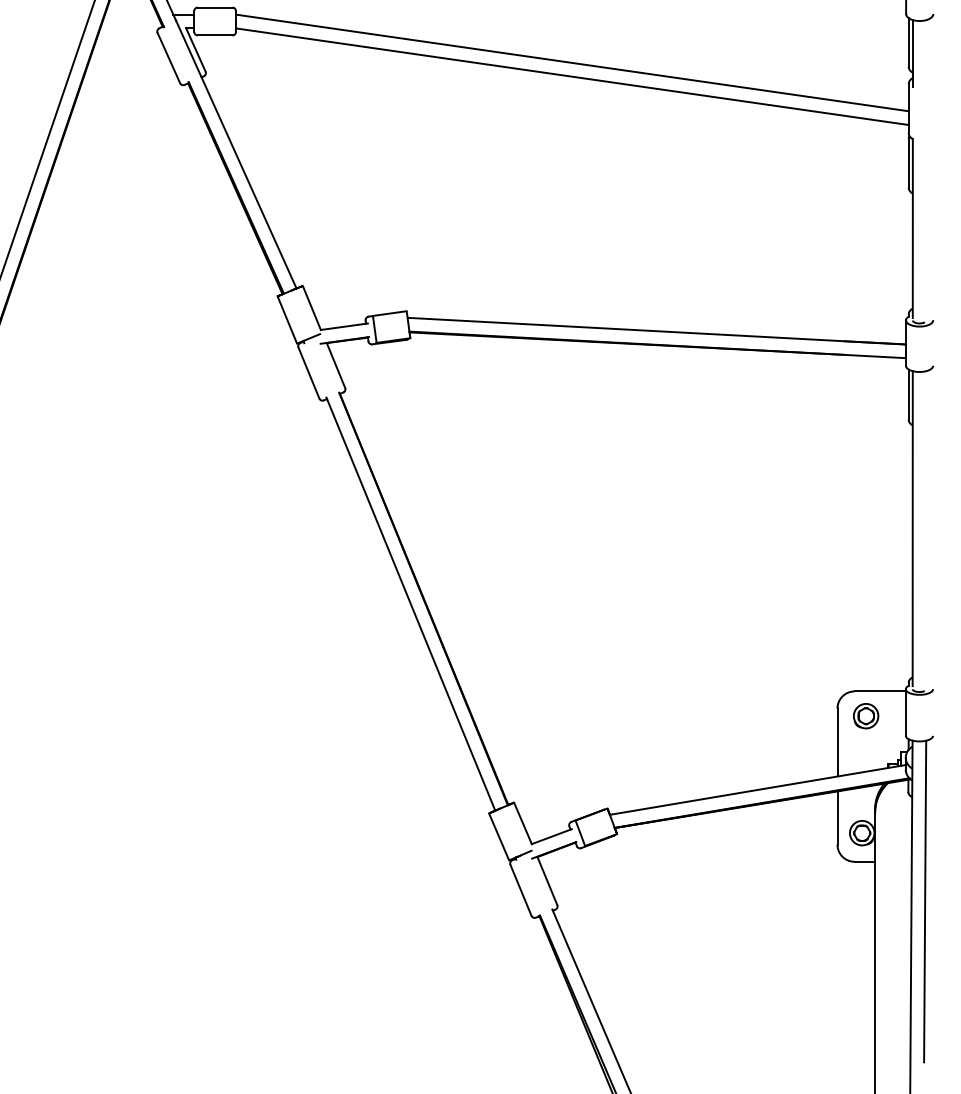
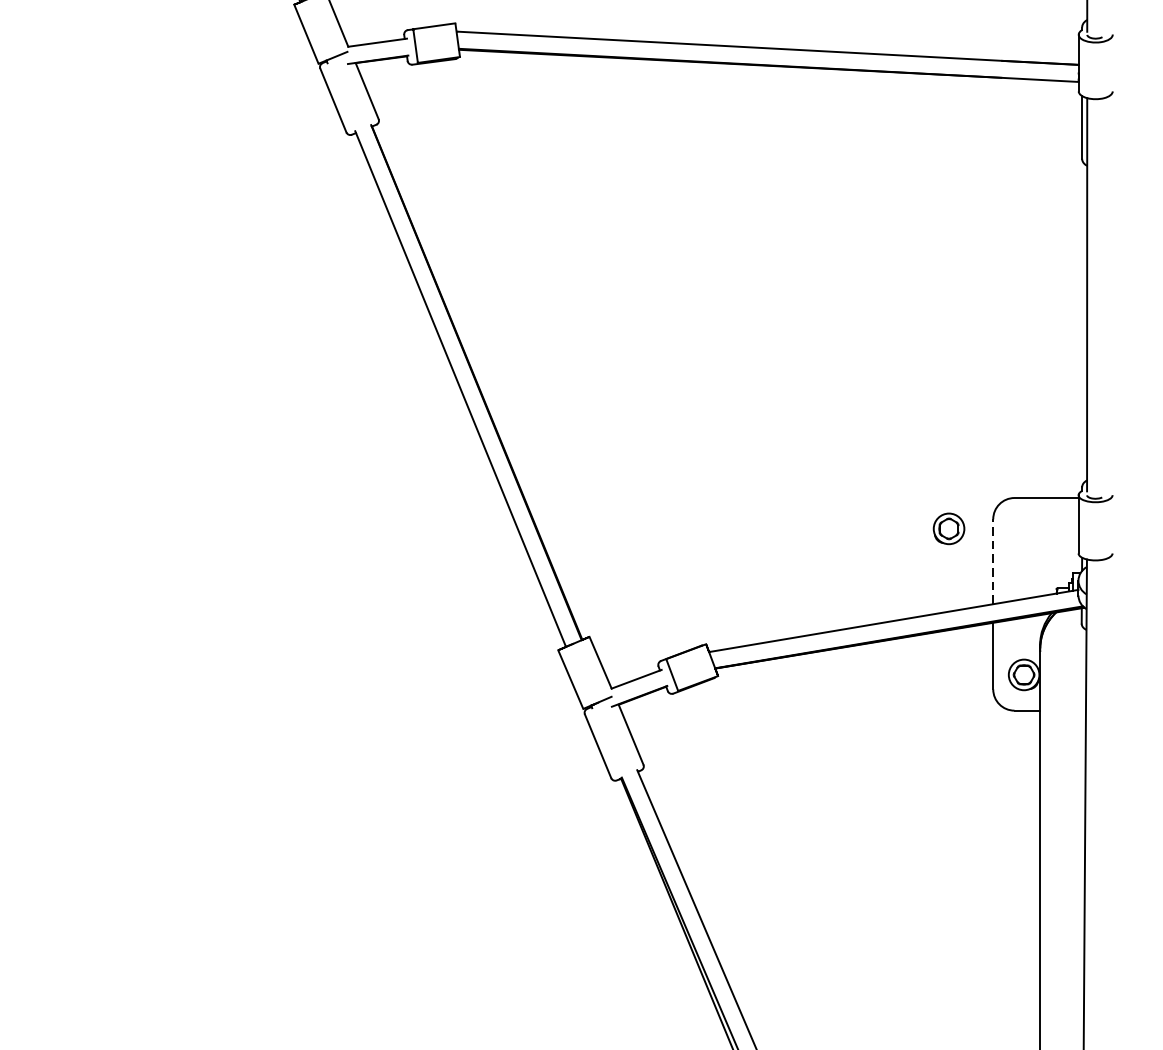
part: (866, 716) -> (949, 529), moved
line: (837, 742) -> (993, 561), solid -> dashed
line: (925, 901) -> (1103, 760), removed

